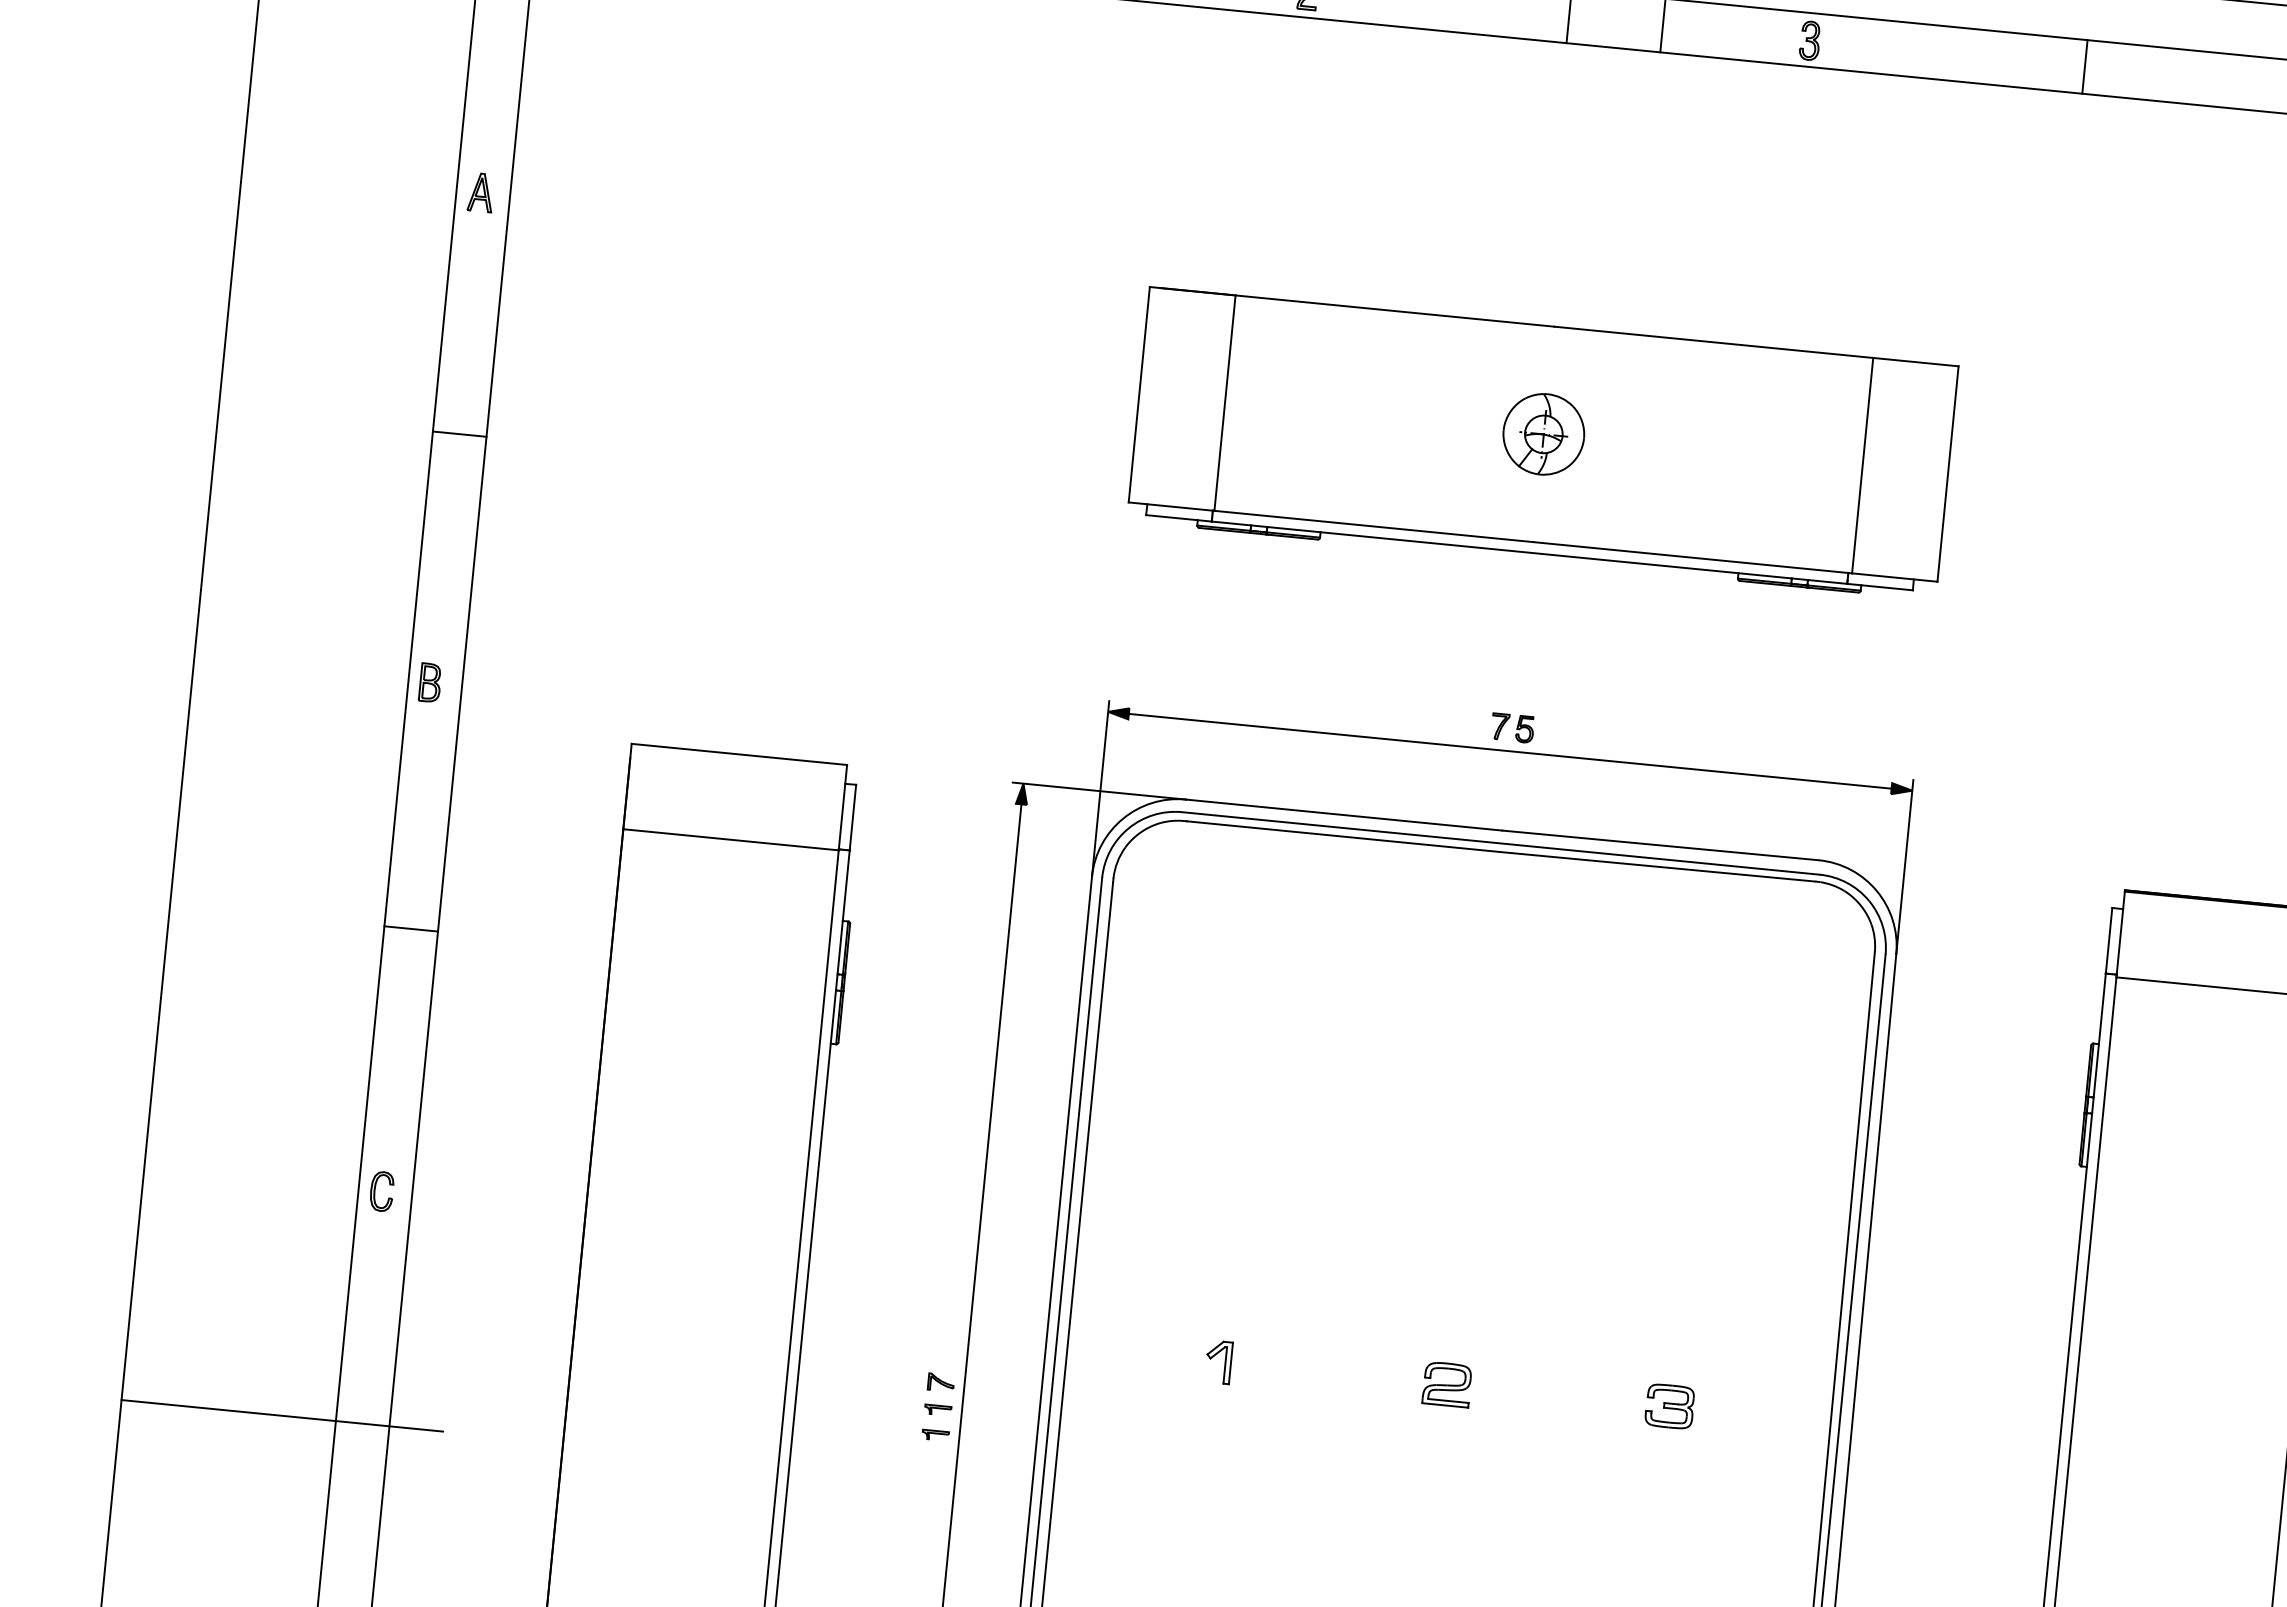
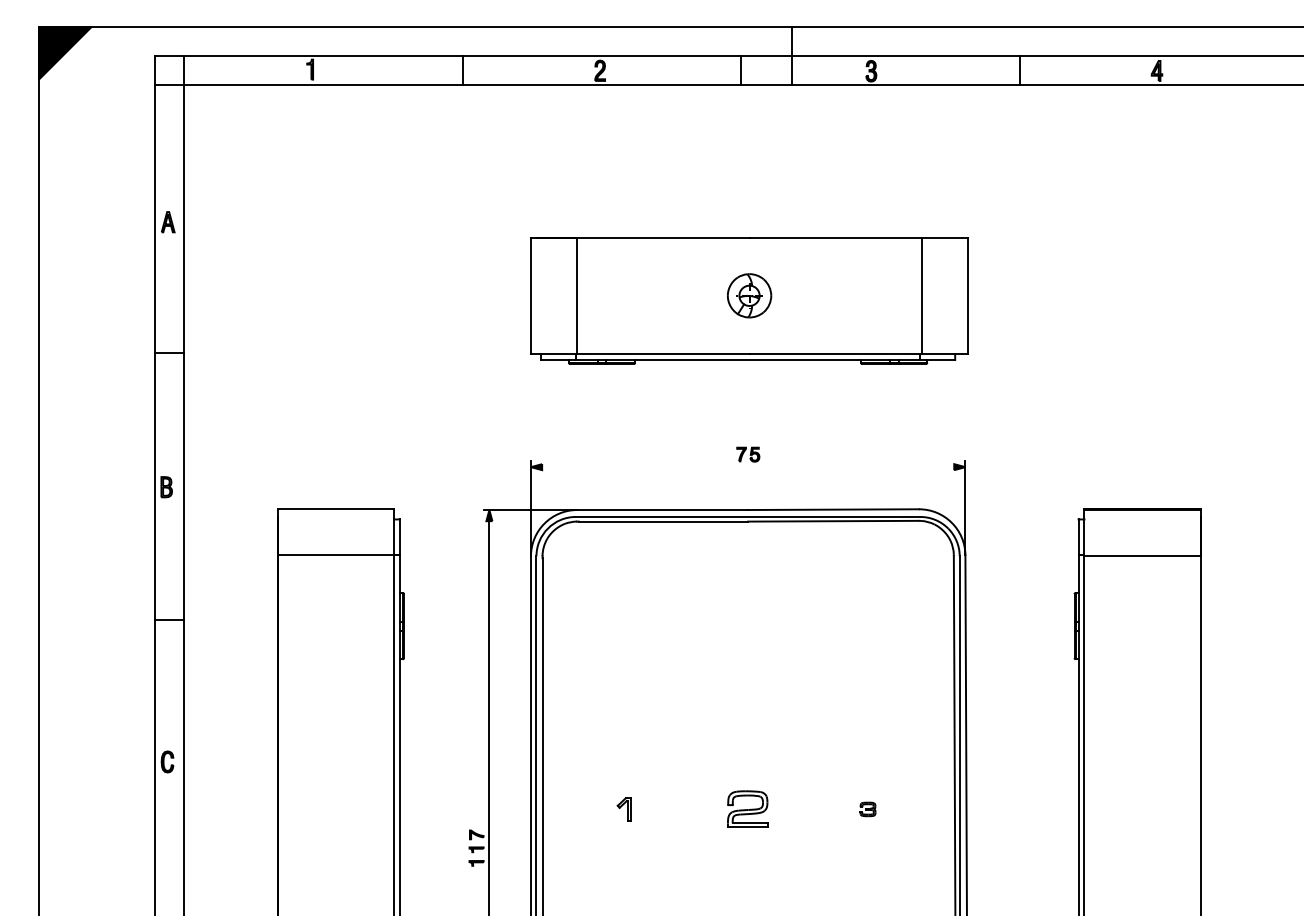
line: (1510, 751) -> (748, 467), removed
part: (1446, 1384) -> (747, 809), size x1.6
part: (1668, 1406) -> (867, 809), size x0.6
line: (281, 1416) -> (125, 887), removed

